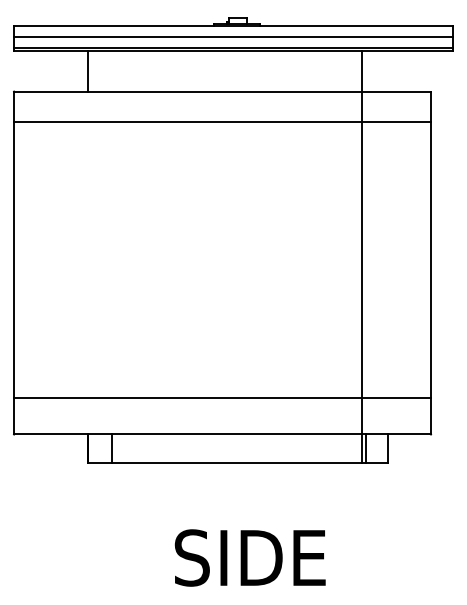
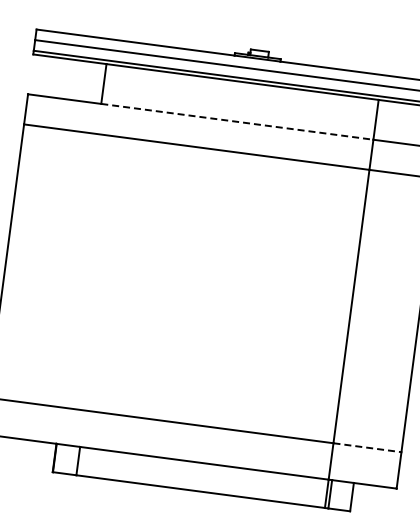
line: (225, 91) -> (237, 121), solid -> dashed
line: (397, 397) -> (368, 447), solid -> dashed

